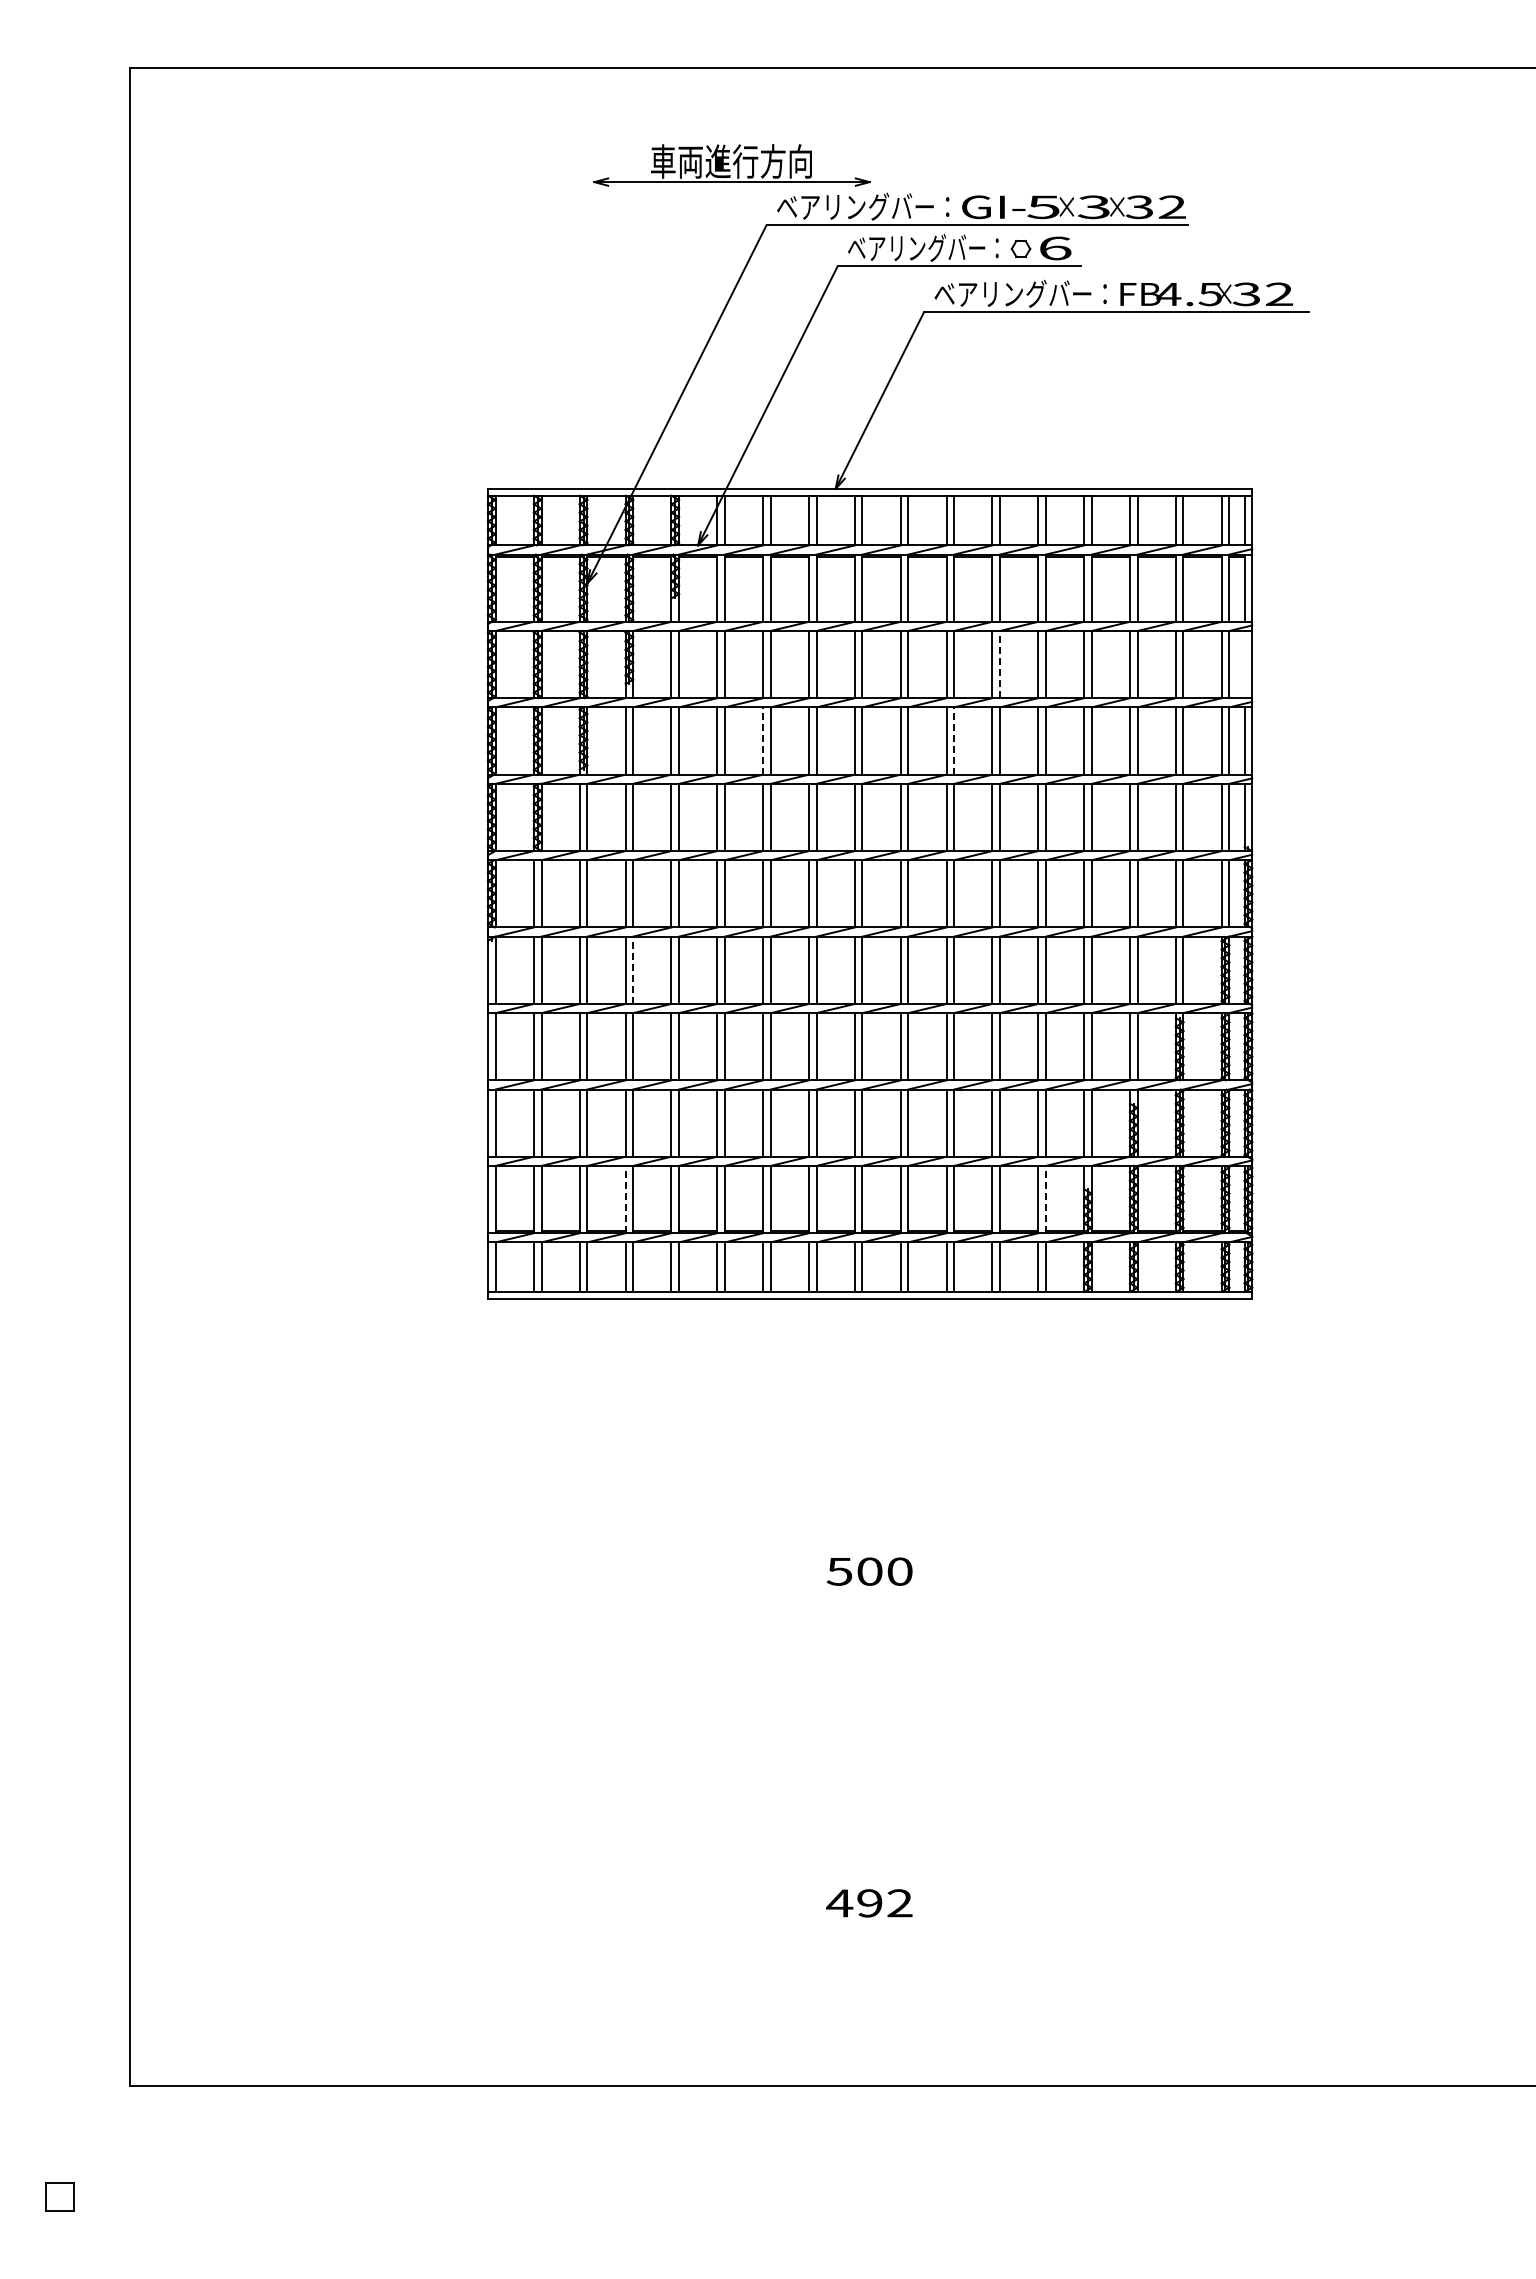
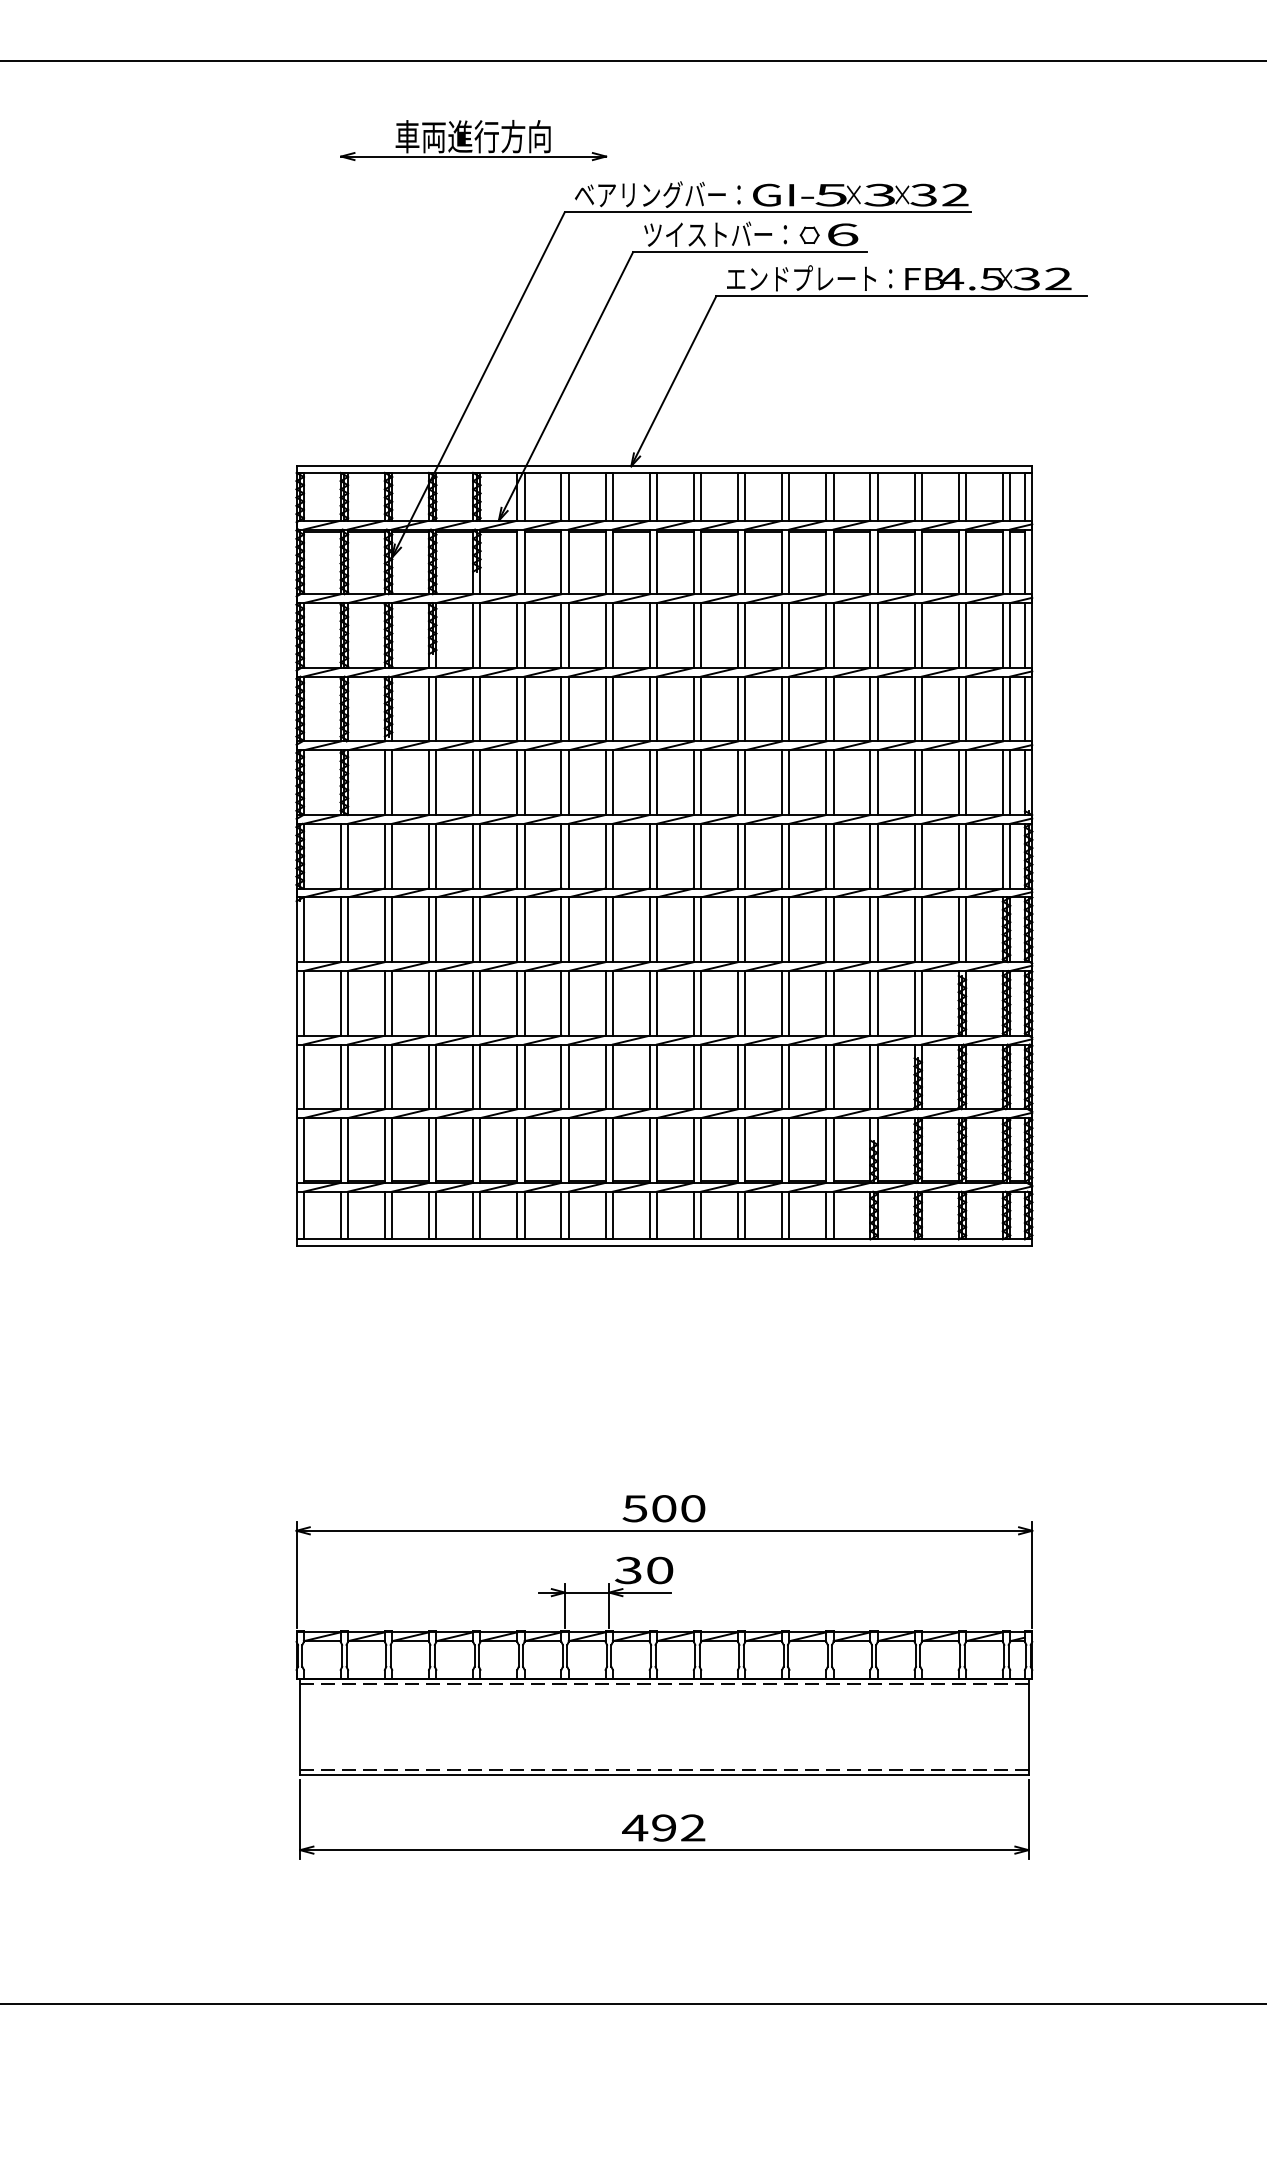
part: (731, 165) -> (473, 140), moved
text: (923, 247) -> (715, 233), ベアリングバー： -> ツイストバー：
text: (1012, 293) -> (801, 278), ベアリングバー： -> エンドプレート：
line: (1000, 664) -> (789, 635), dashed -> solid
line: (1244, 664) -> (1024, 635), added
line: (763, 741) -> (561, 709), dashed -> solid
line: (954, 741) -> (745, 709), dashed -> solid
line: (633, 970) -> (436, 929), dashed -> solid
line: (625, 1199) -> (428, 1150), dashed -> solid
line: (1045, 1199) -> (833, 1150), dashed -> solid
part: (870, 1760) -> (664, 1690), added

